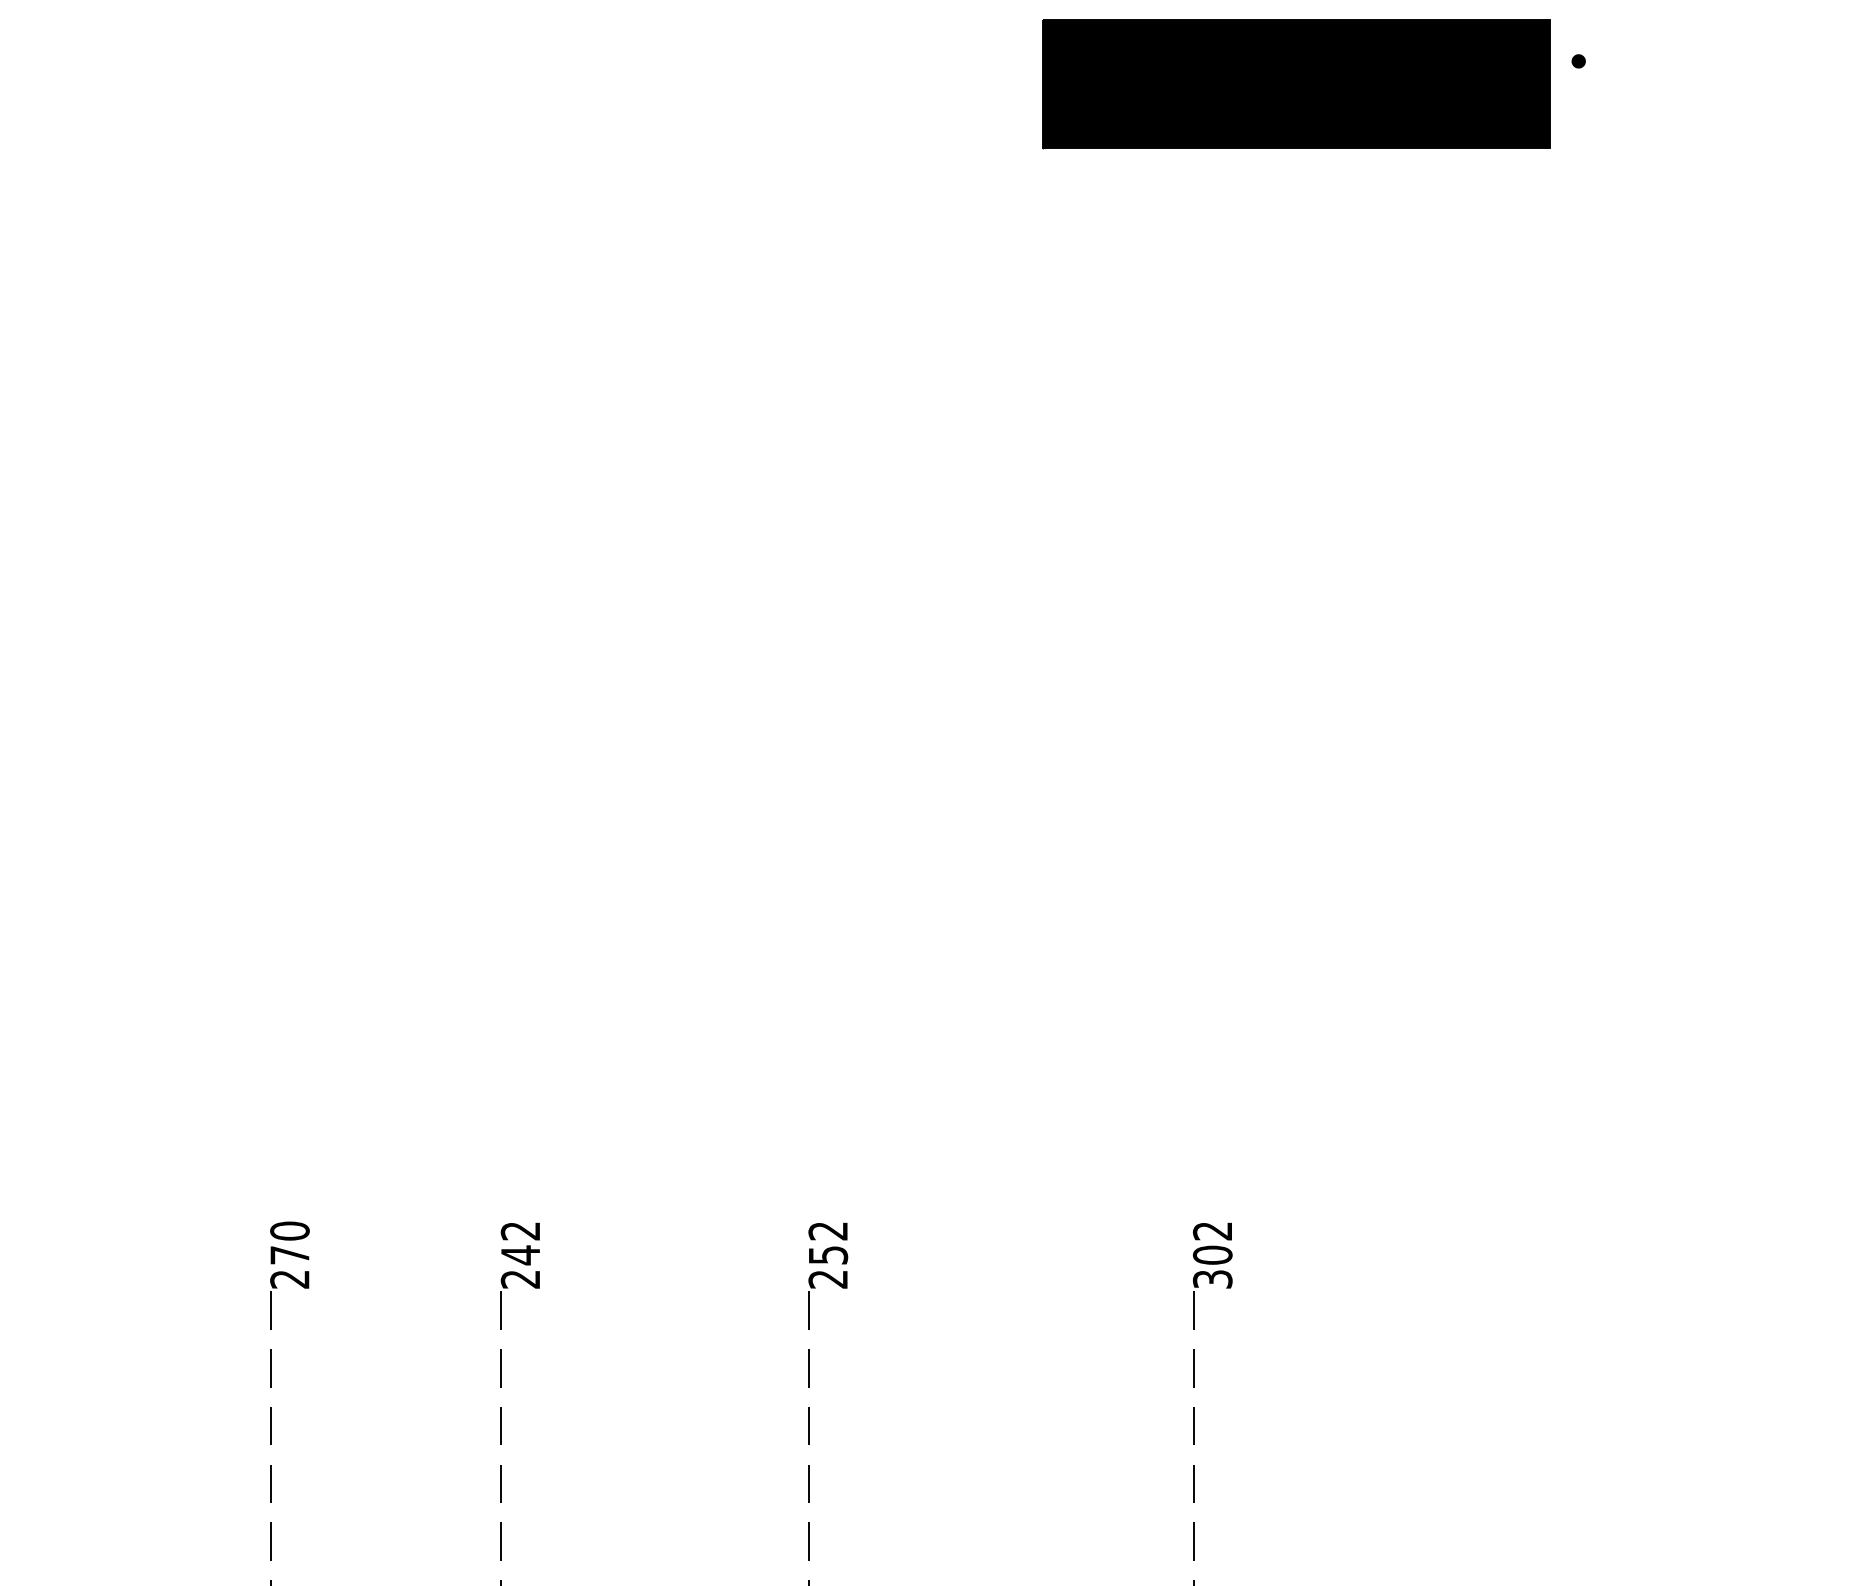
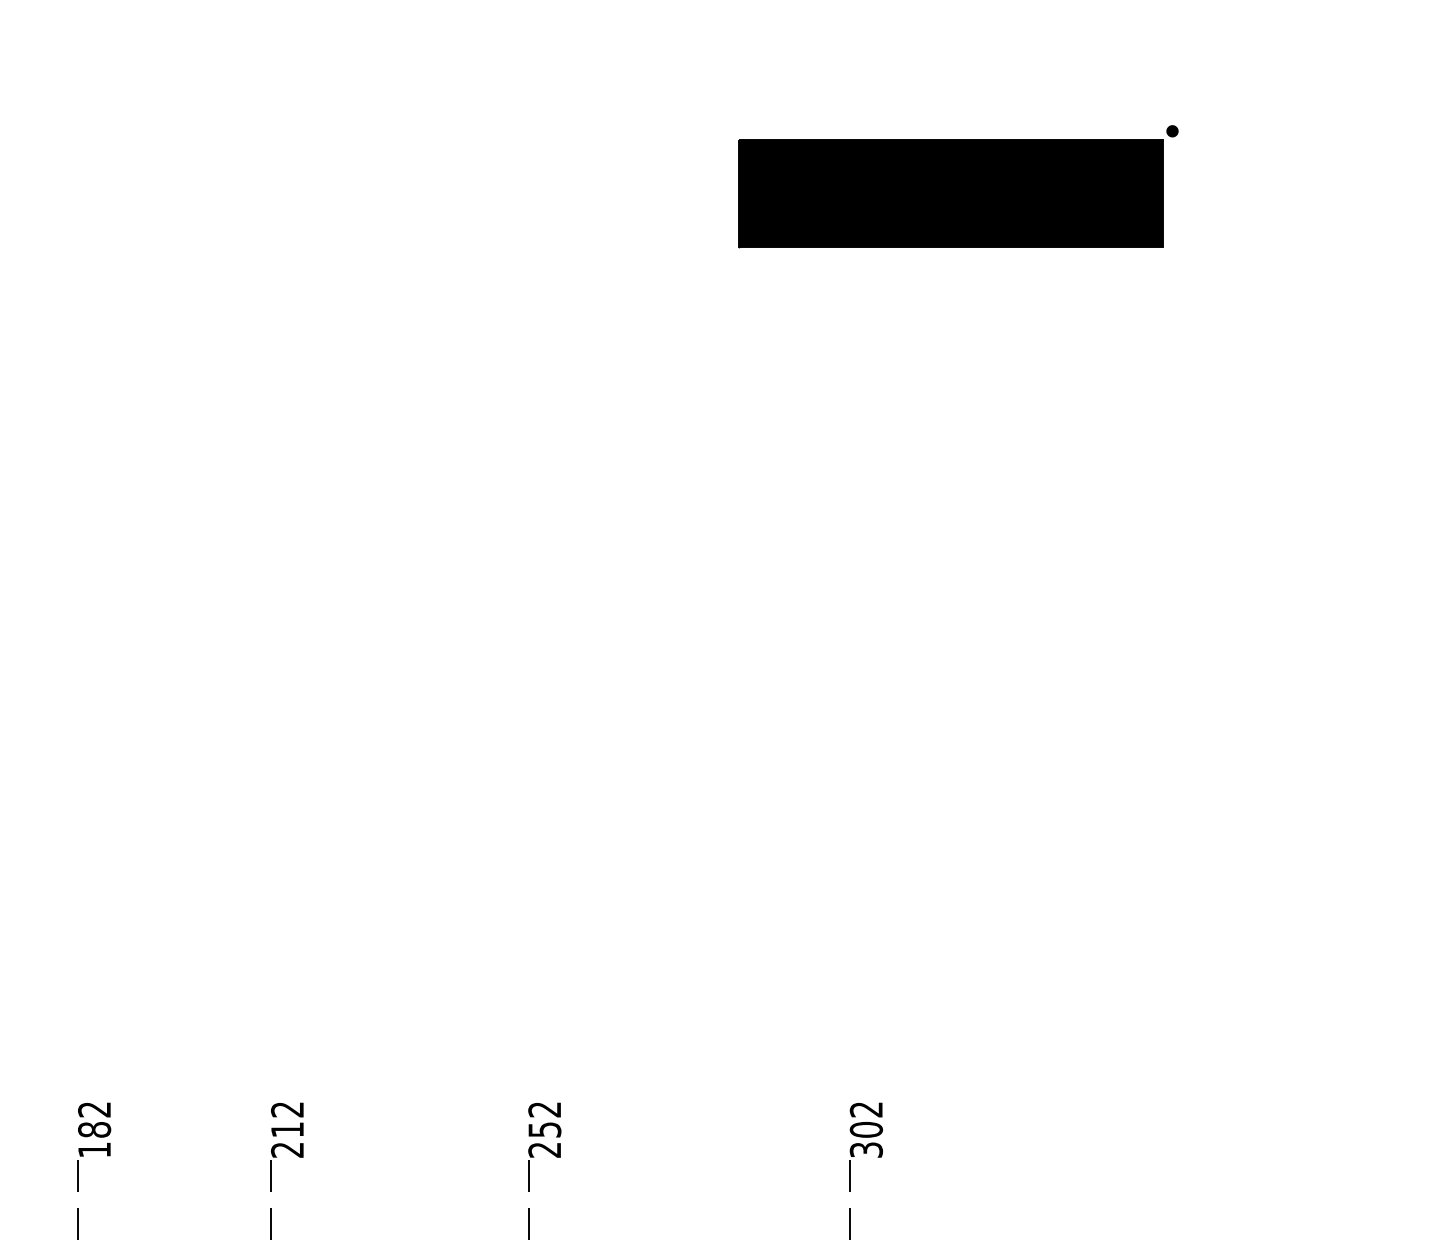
part: (1296, 84) -> (950, 194), moved
text: (289, 1254) -> (94, 1129), 270 -> 182
text: (520, 1255) -> (287, 1130), 242 -> 212

